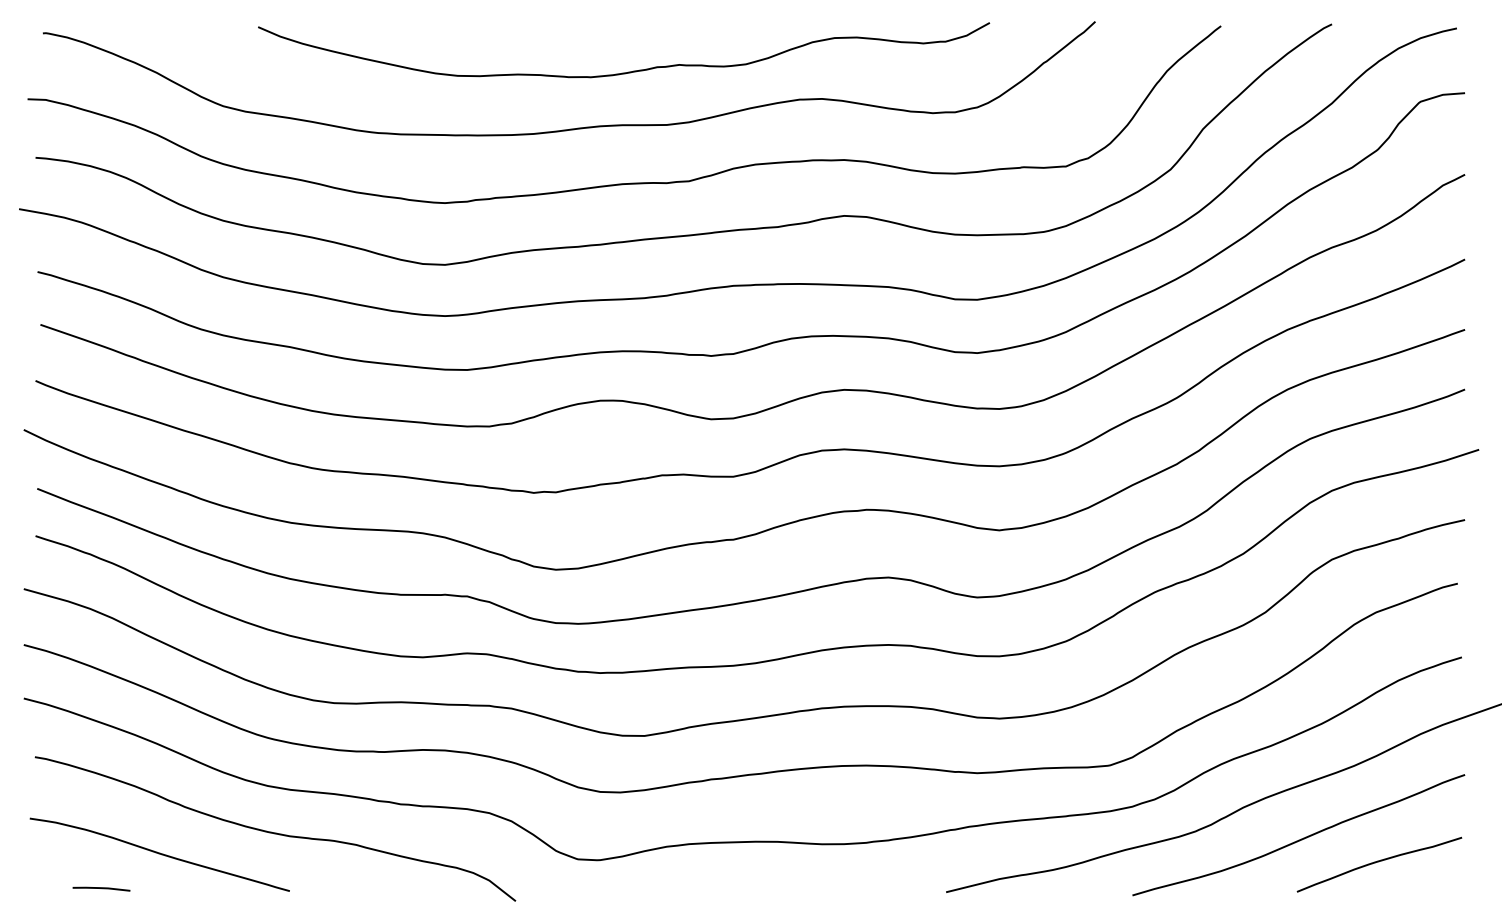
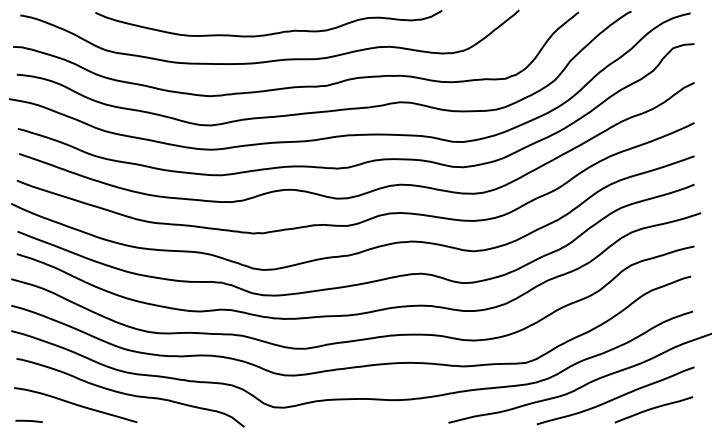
curve: (623, 70) -> (268, 33), moved
line: (100, 887) -> (28, 420), moved

